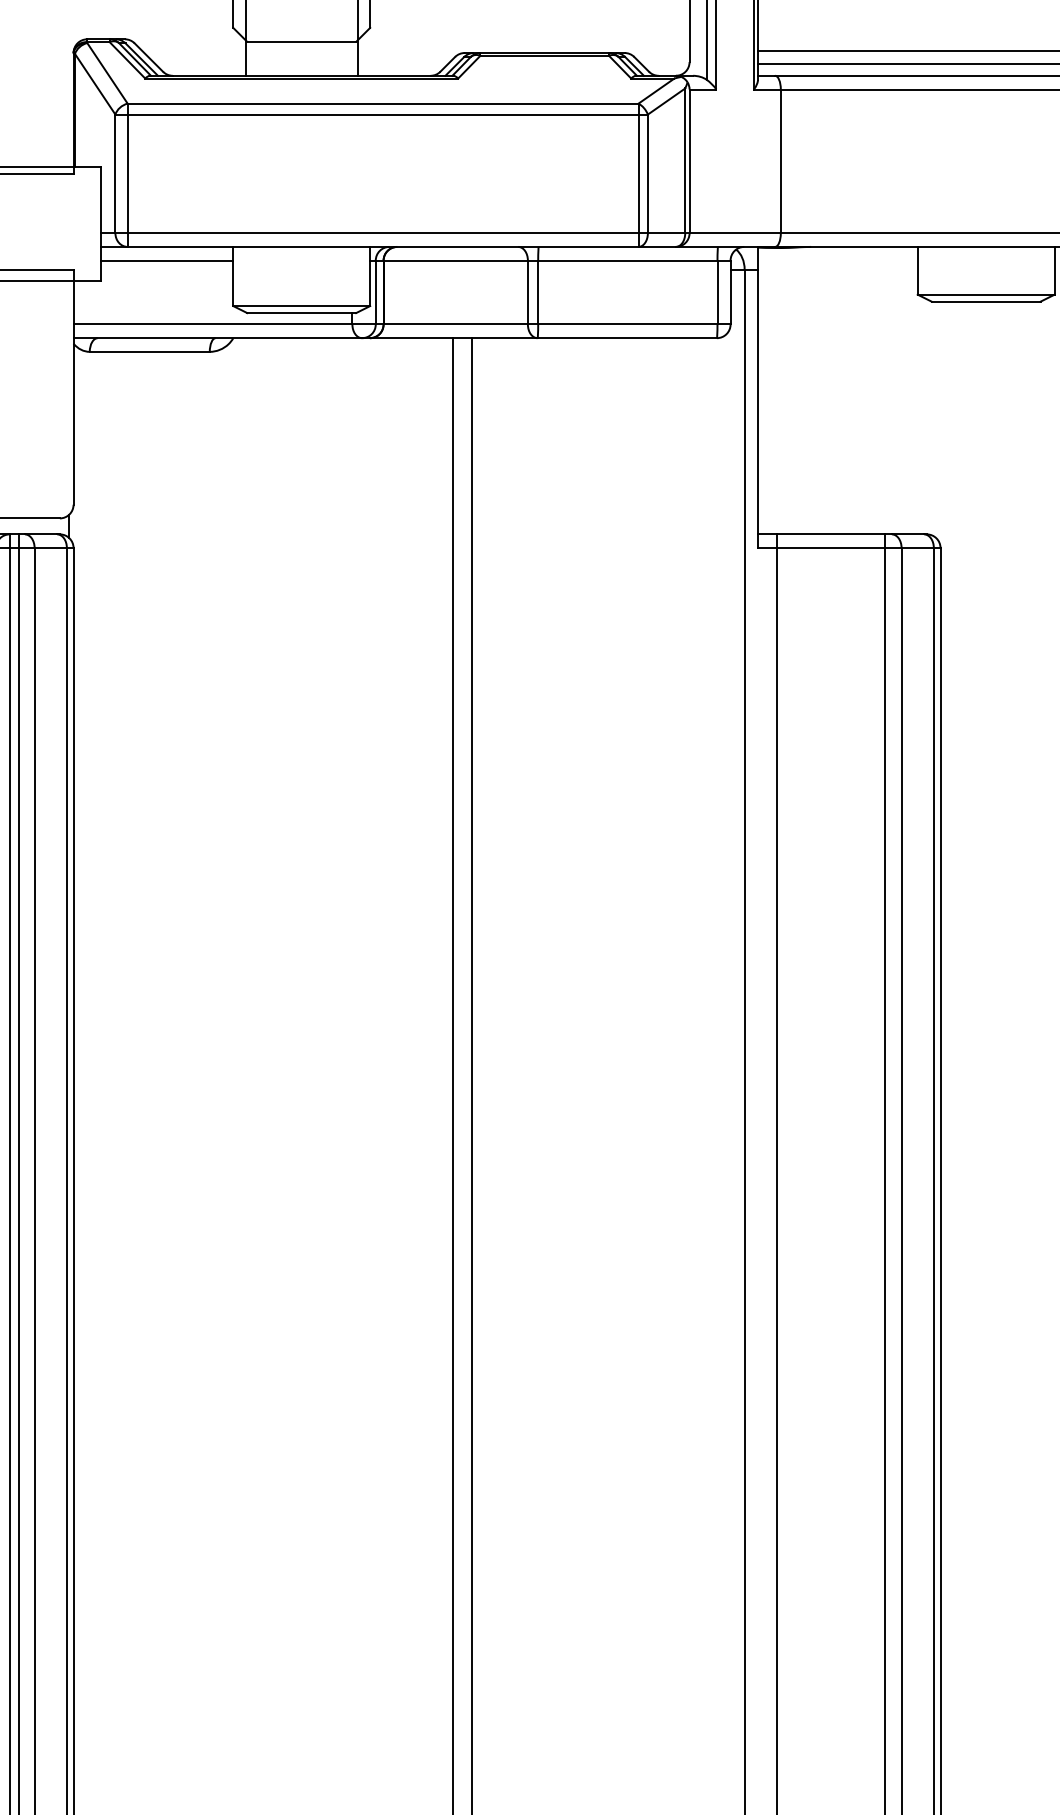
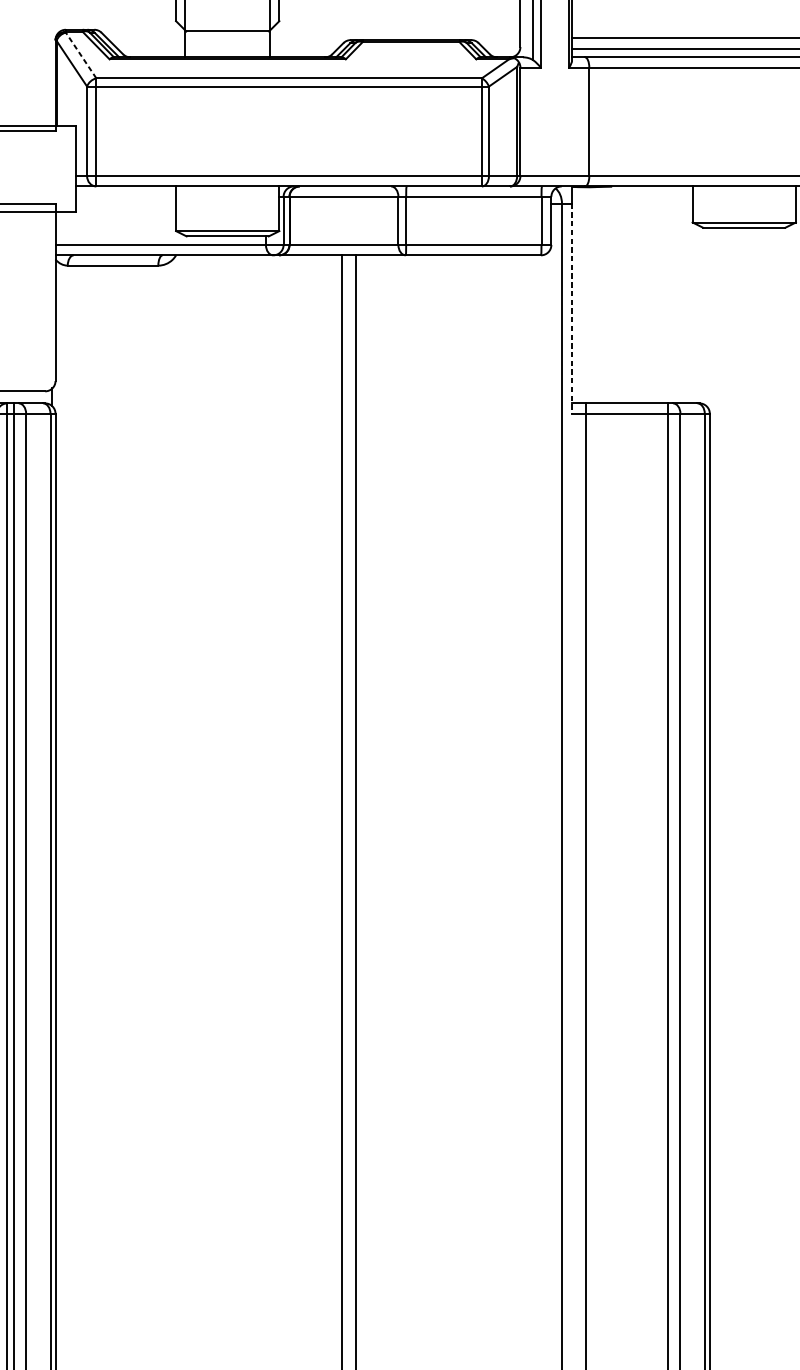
line: (107, 72) -> (81, 54), solid -> dashed
line: (166, 260) -> (125, 196), removed
line: (758, 409) -> (572, 309), solid -> dashed

